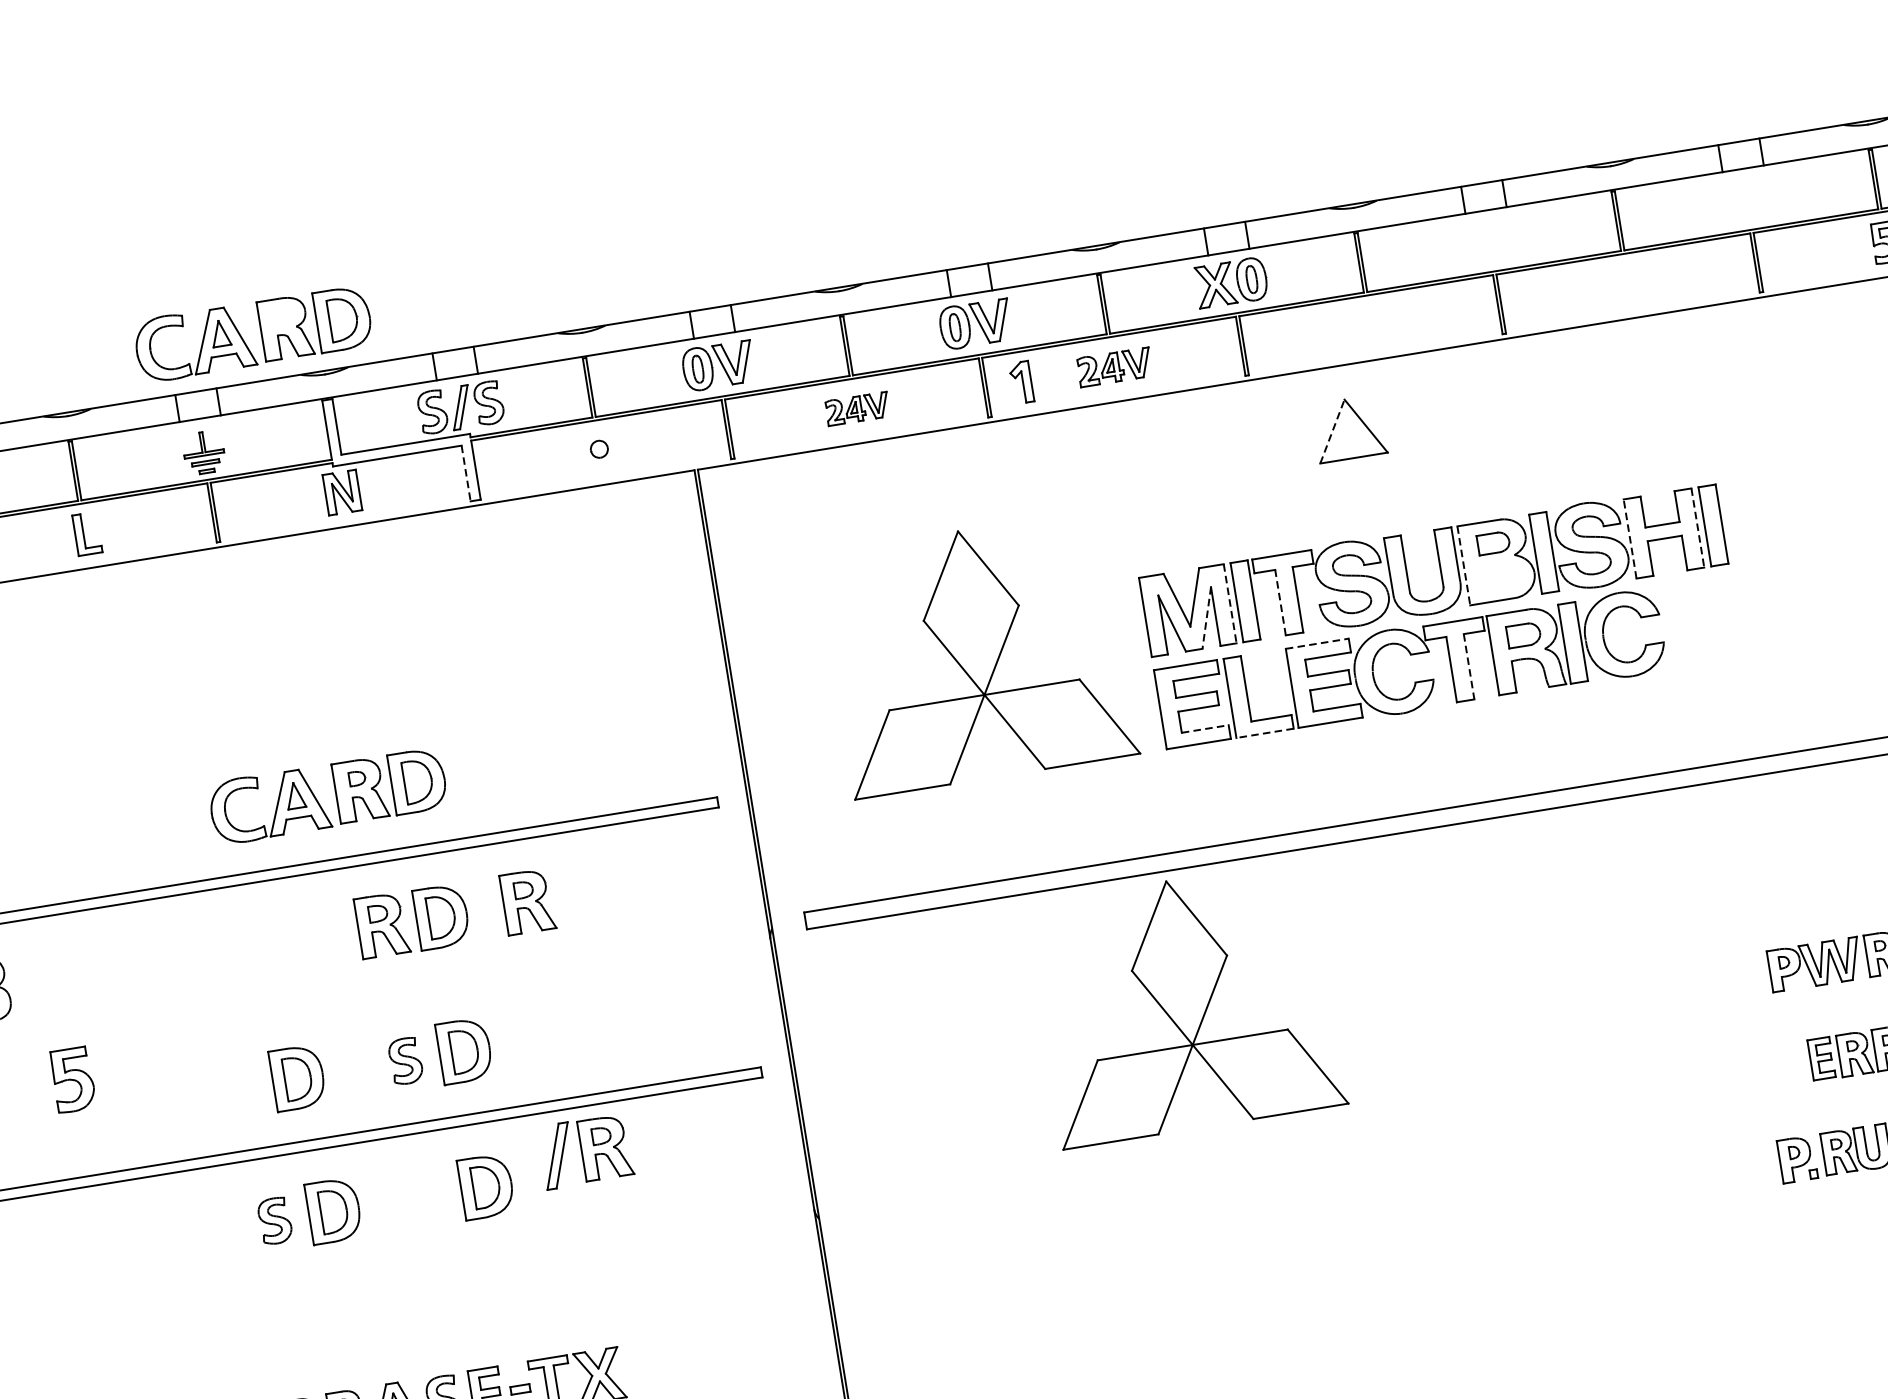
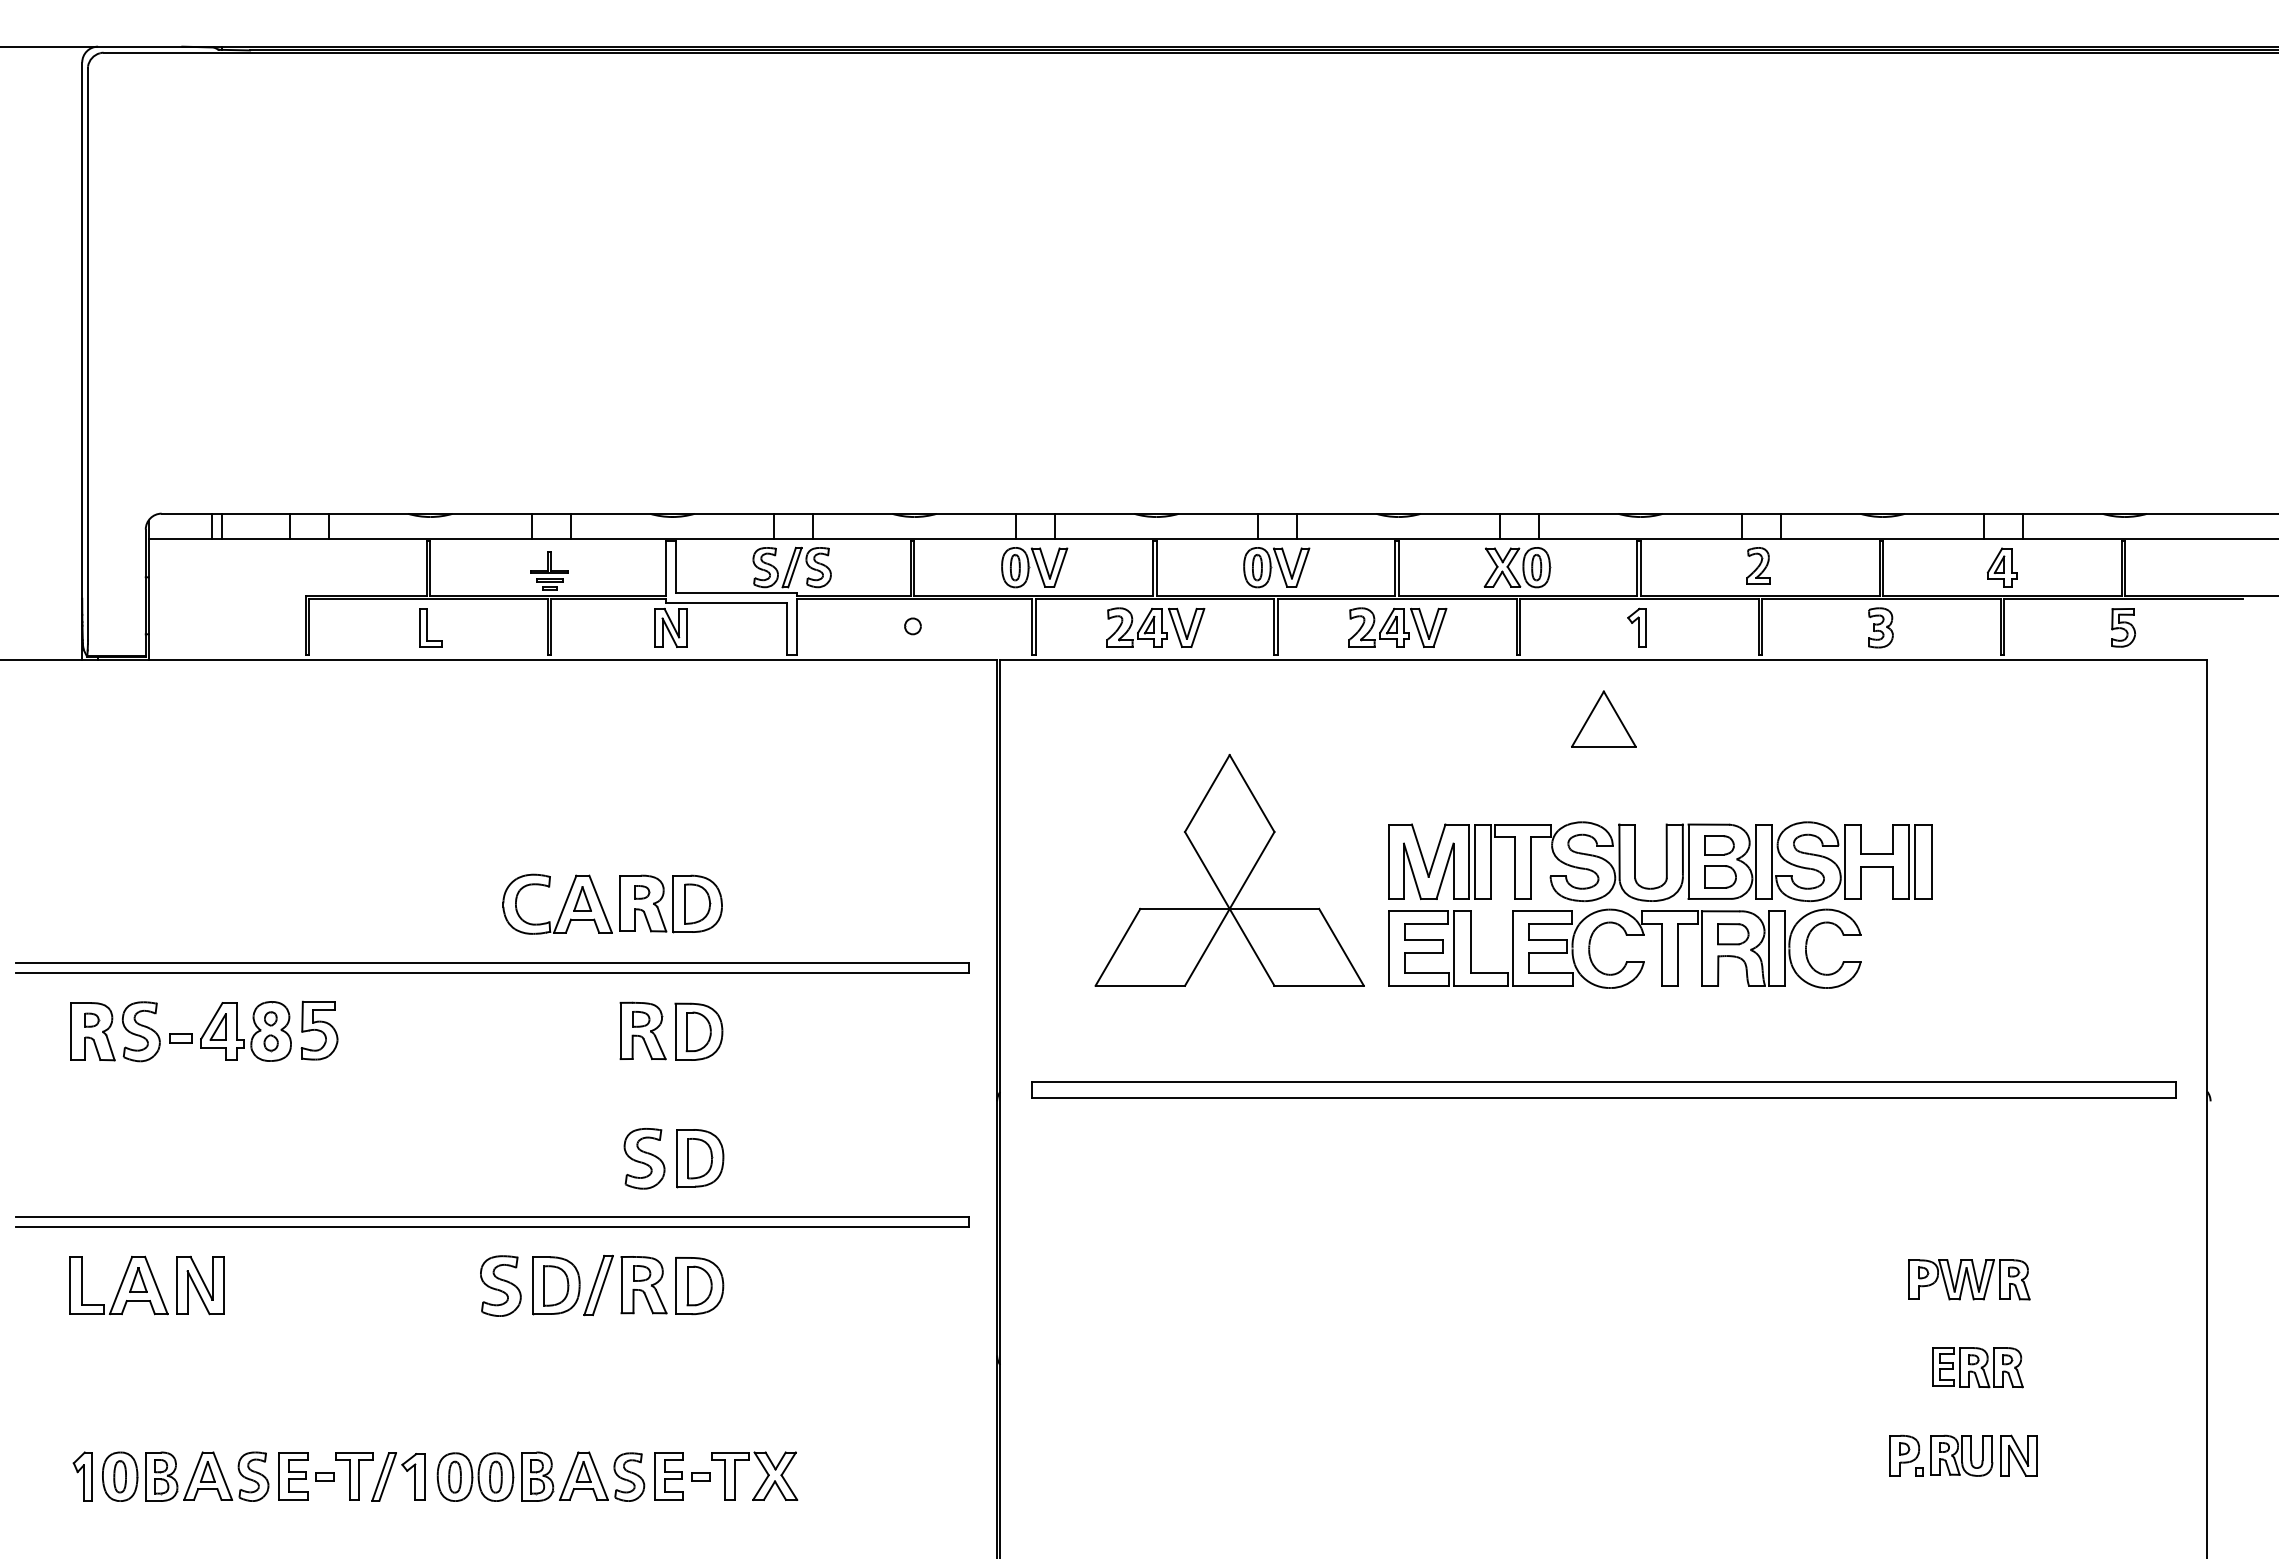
part: (1745, 199) -> (2001, 567), added
part: (1487, 239) -> (1758, 565), added
part: (1627, 283) -> (1880, 627), added
part: (260, 332) -> (619, 468), removed
part: (1114, 367) -> (1397, 627), size x1.43
part: (1020, 382) -> (1636, 627), moved
part: (857, 408) -> (1155, 627), size x1.67
line: (1331, 432) -> (1587, 719), dashed -> solid
line: (466, 474) -> (787, 629), dashed -> solid
line: (1697, 528) -> (1908, 862), dashed -> solid
line: (1630, 538) -> (1845, 861), dashed -> solid
line: (1463, 566) -> (1688, 862), dashed -> solid
part: (1500, 576) -> (1720, 876), added
line: (1280, 602) -> (1514, 868), dashed -> solid
line: (1230, 604) -> (1468, 862), dashed -> solid
line: (1207, 618) -> (1445, 871), dashed -> solid
line: (1317, 643) -> (1542, 911), dashed -> solid
line: (1469, 667) -> (1678, 955), dashed -> solid
line: (1205, 728) -> (1427, 972), dashed -> solid
line: (1265, 732) -> (1481, 985), dashed -> solid
part: (527, 901) -> (779, 1030), removed
part: (1185, 1003) -> (1368, 1221), removed
part: (405, 1060) -> (644, 1158), size x1.43
part: (298, 1078) -> (543, 1158), removed
part: (73, 1079) -> (319, 1030), moved
part: (586, 1151) -> (625, 1285), moved
part: (274, 1220) -> (500, 1285), size x1.43

